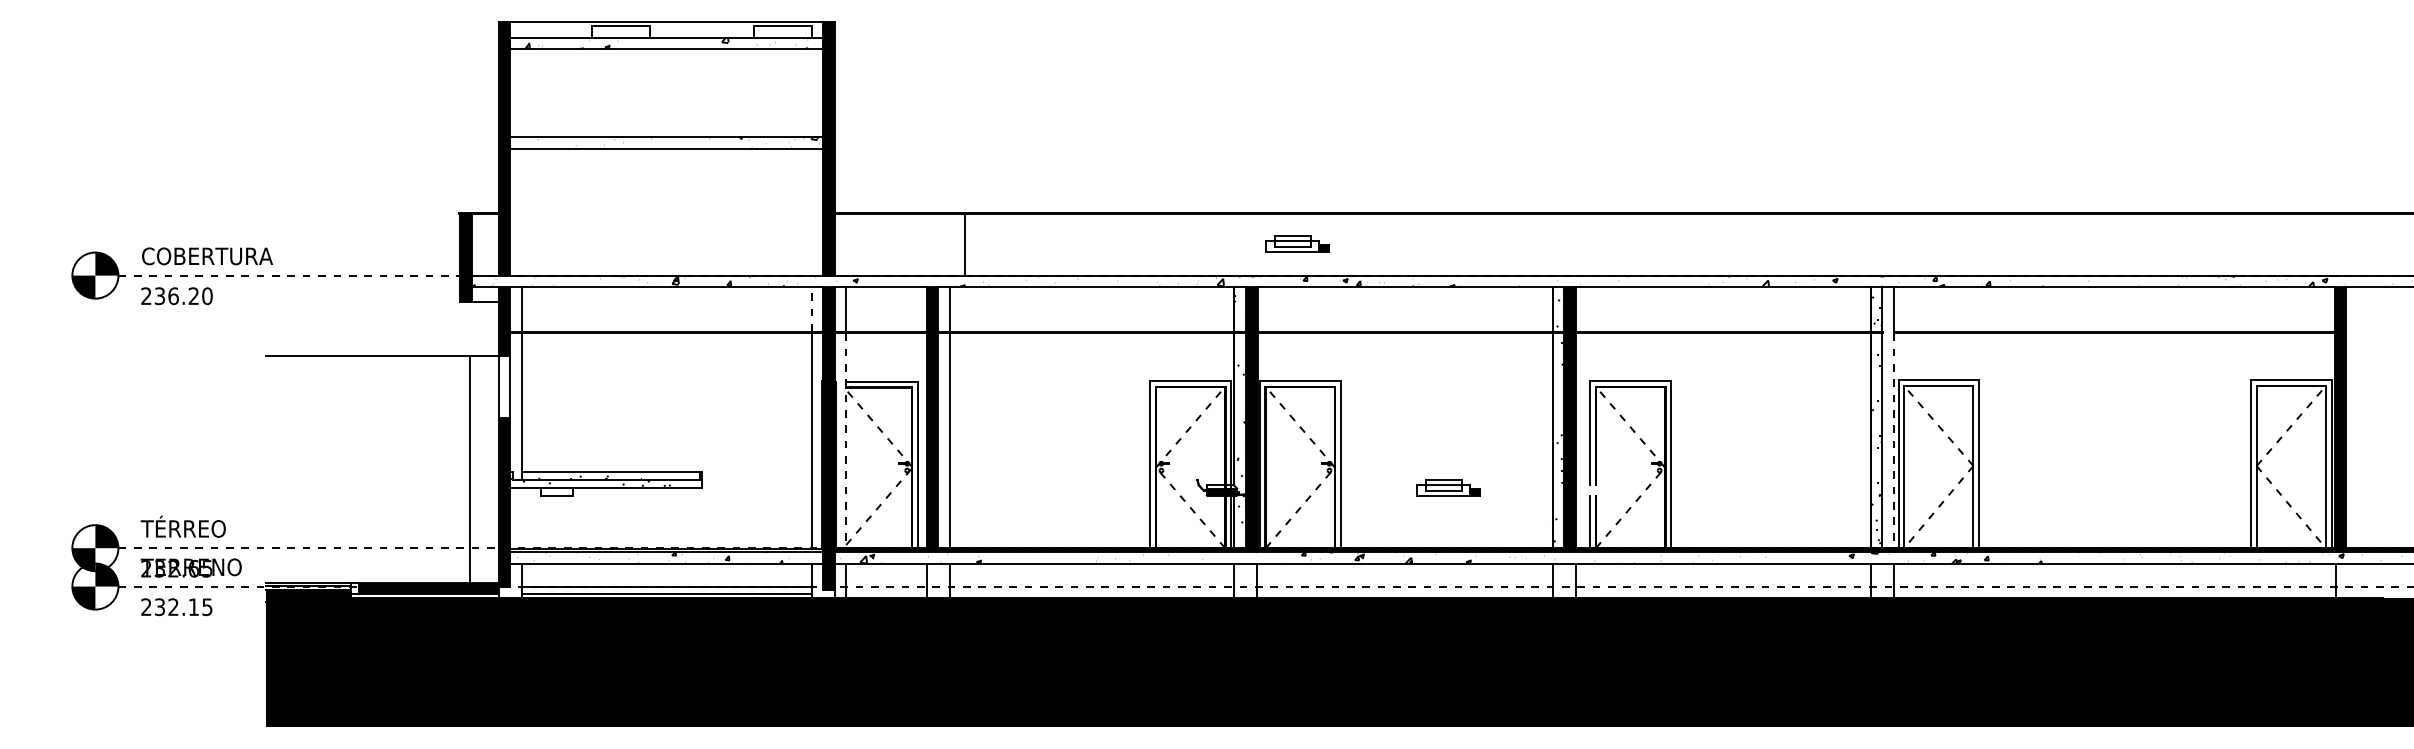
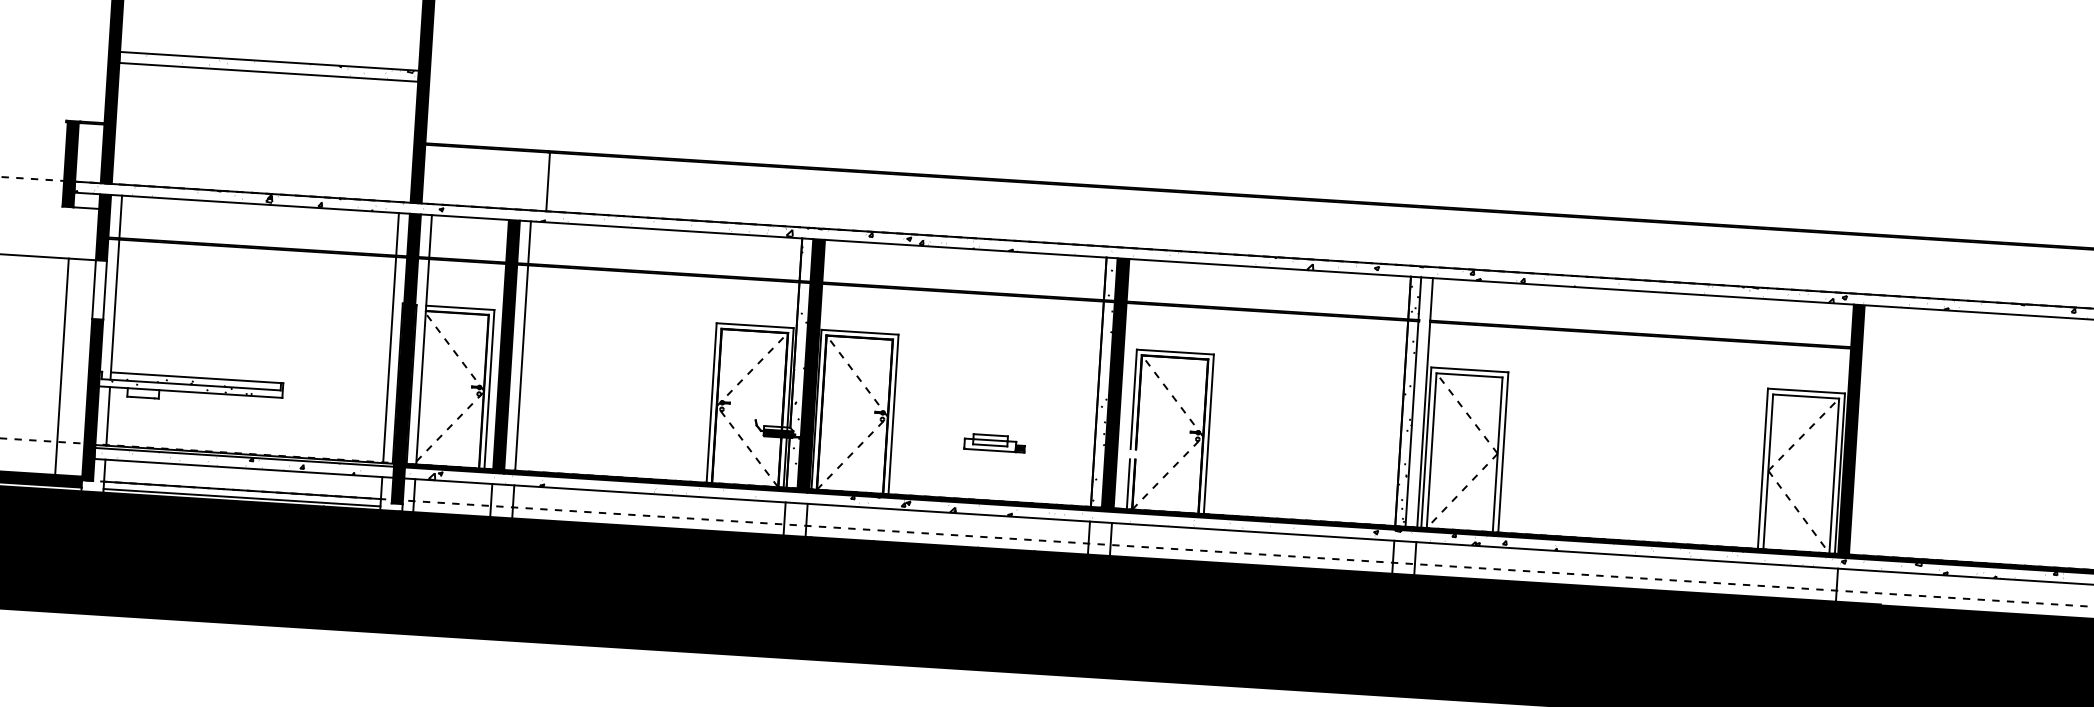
part: (1297, 243) -> (865, 200), removed
line: (811, 308) -> (397, 233), dashed -> solid
line: (846, 441) -> (422, 362), dashed -> solid
line: (1894, 441) -> (1423, 425), dashed -> solid
line: (521, 517) -> (107, 415), added

